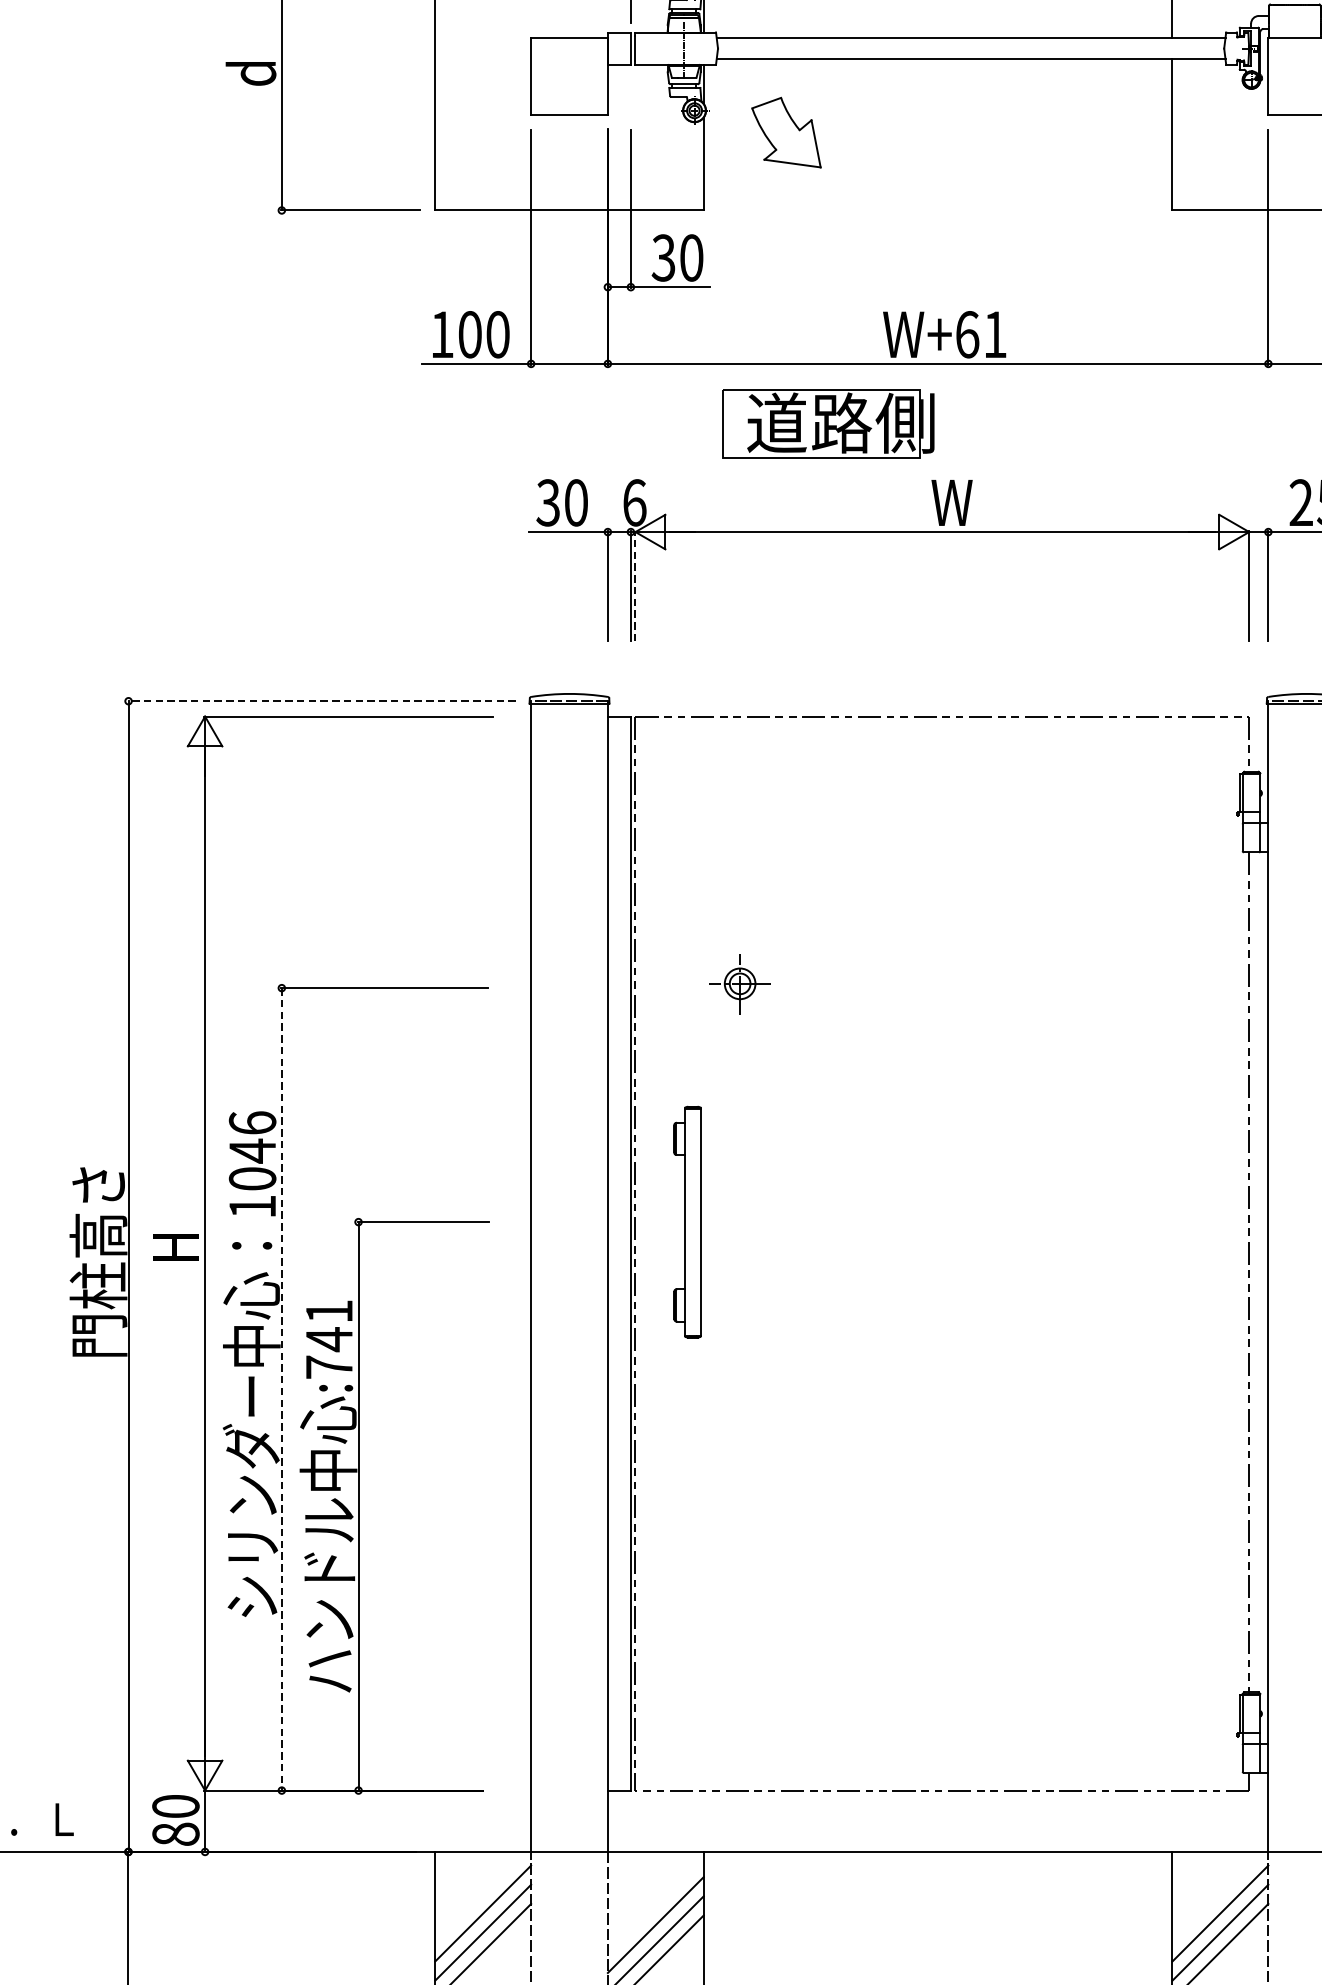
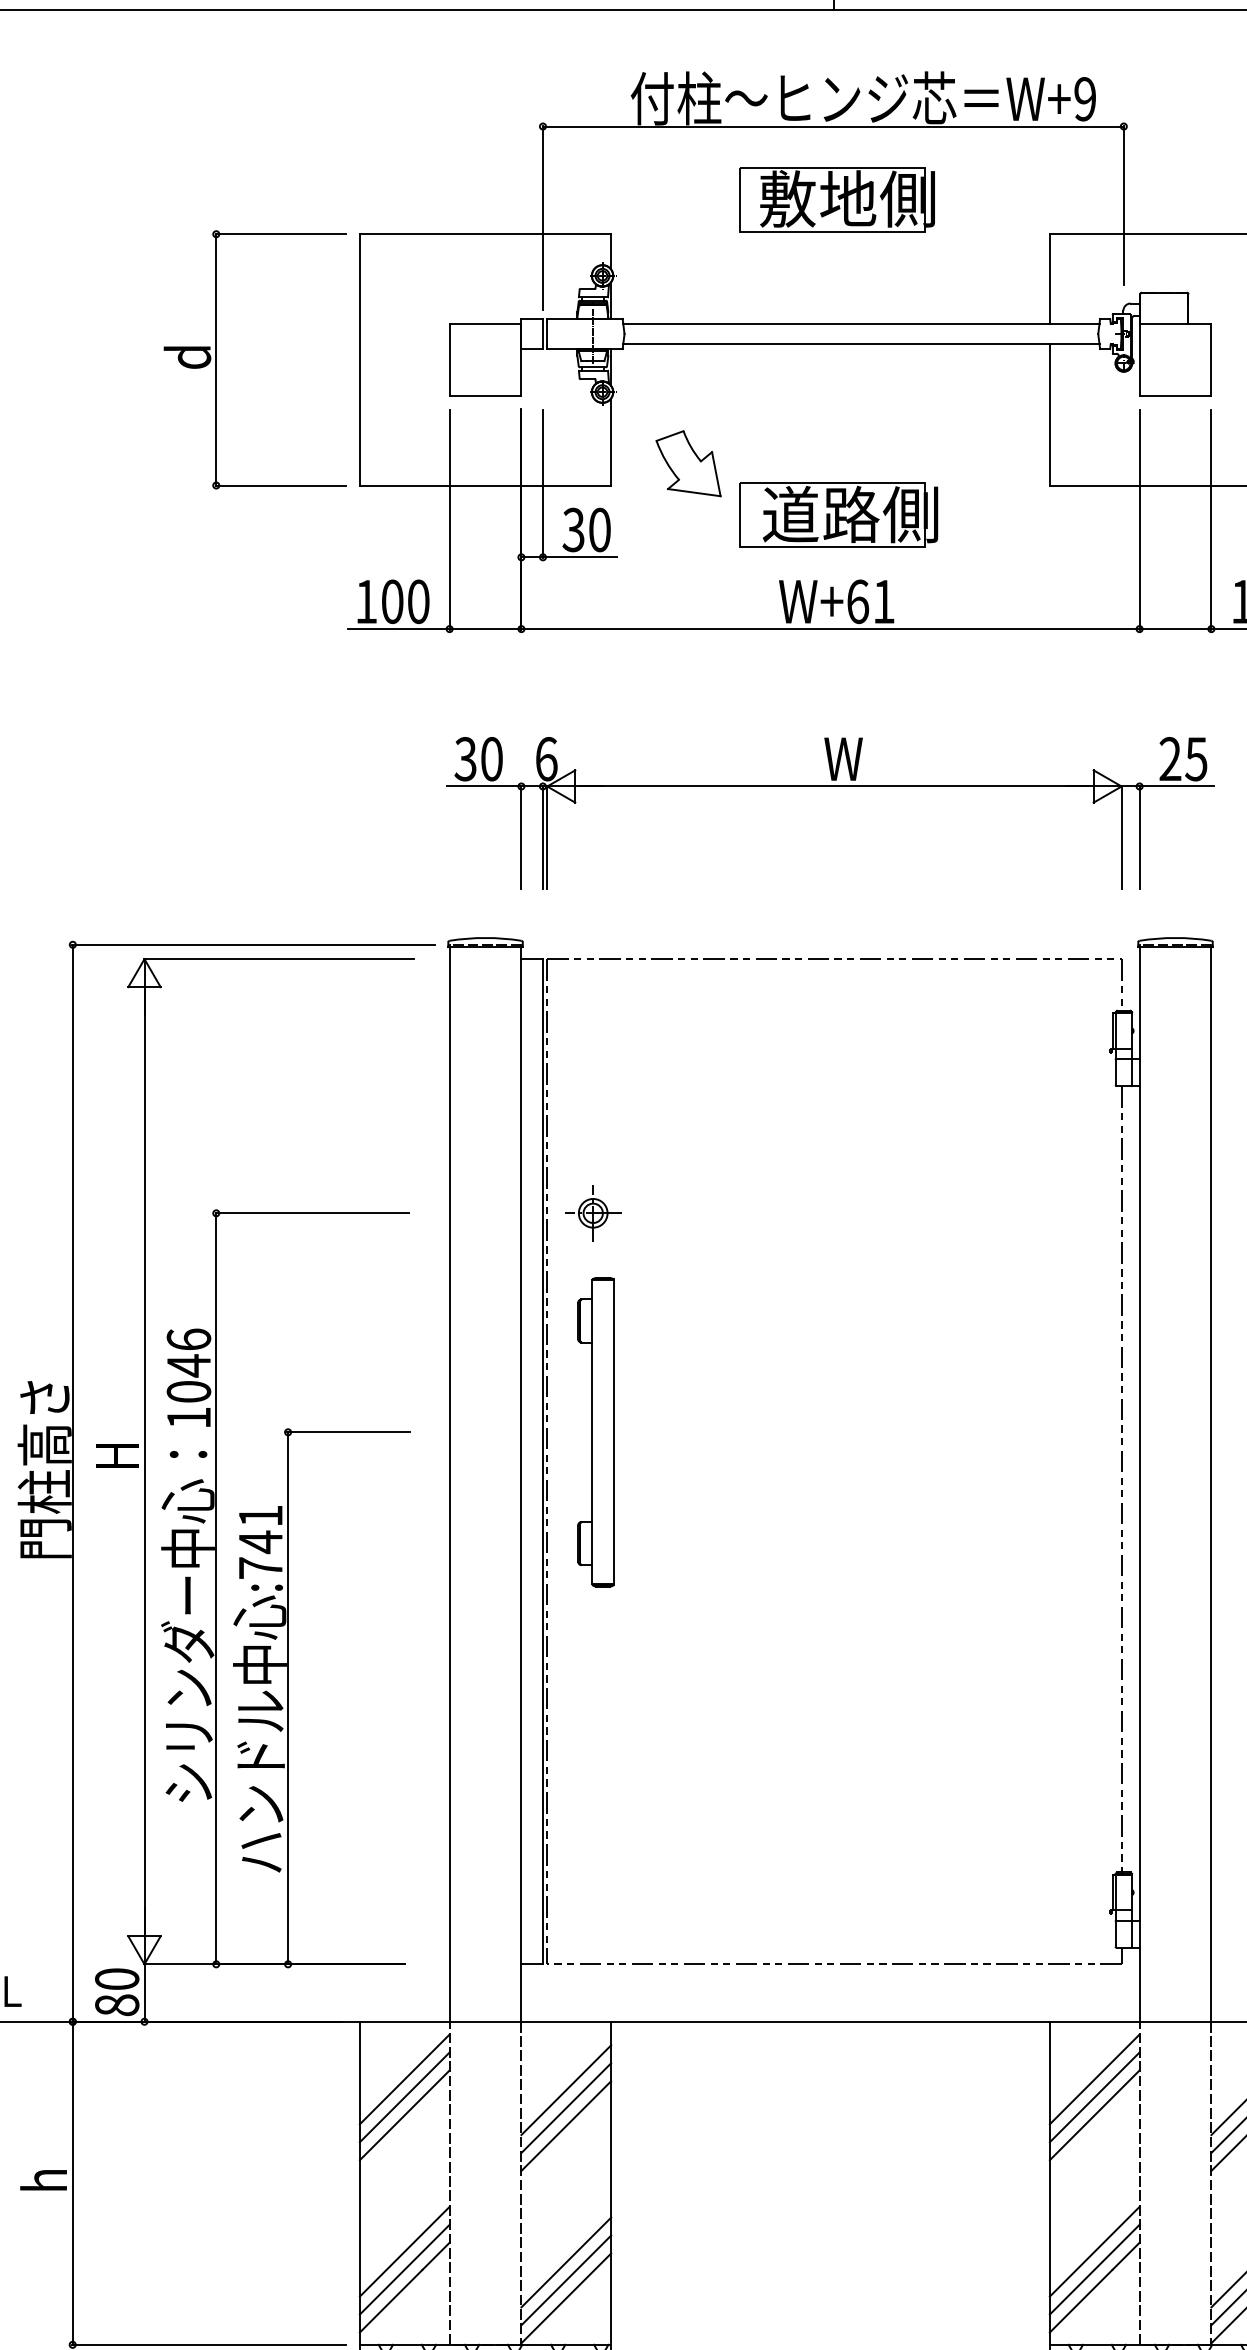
part: (786, 132) -> (688, 463), moved
part: (828, 423) -> (838, 514), moved
line: (635, 585) -> (547, 836), dashed -> solid
line: (321, 700) -> (253, 944), dashed -> solid
part: (740, 984) -> (593, 1213), moved
part: (687, 1222) -> (595, 1432), size x1.43
line: (282, 1390) -> (216, 1589), dashed -> solid

